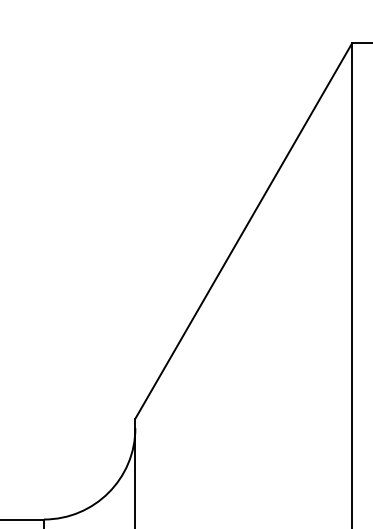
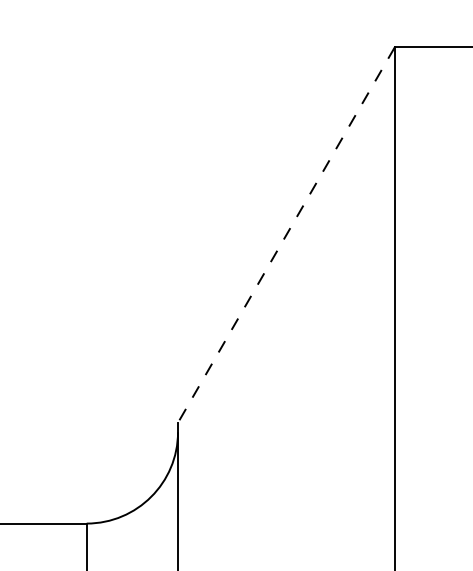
line: (243, 231) -> (286, 235), solid -> dashed

